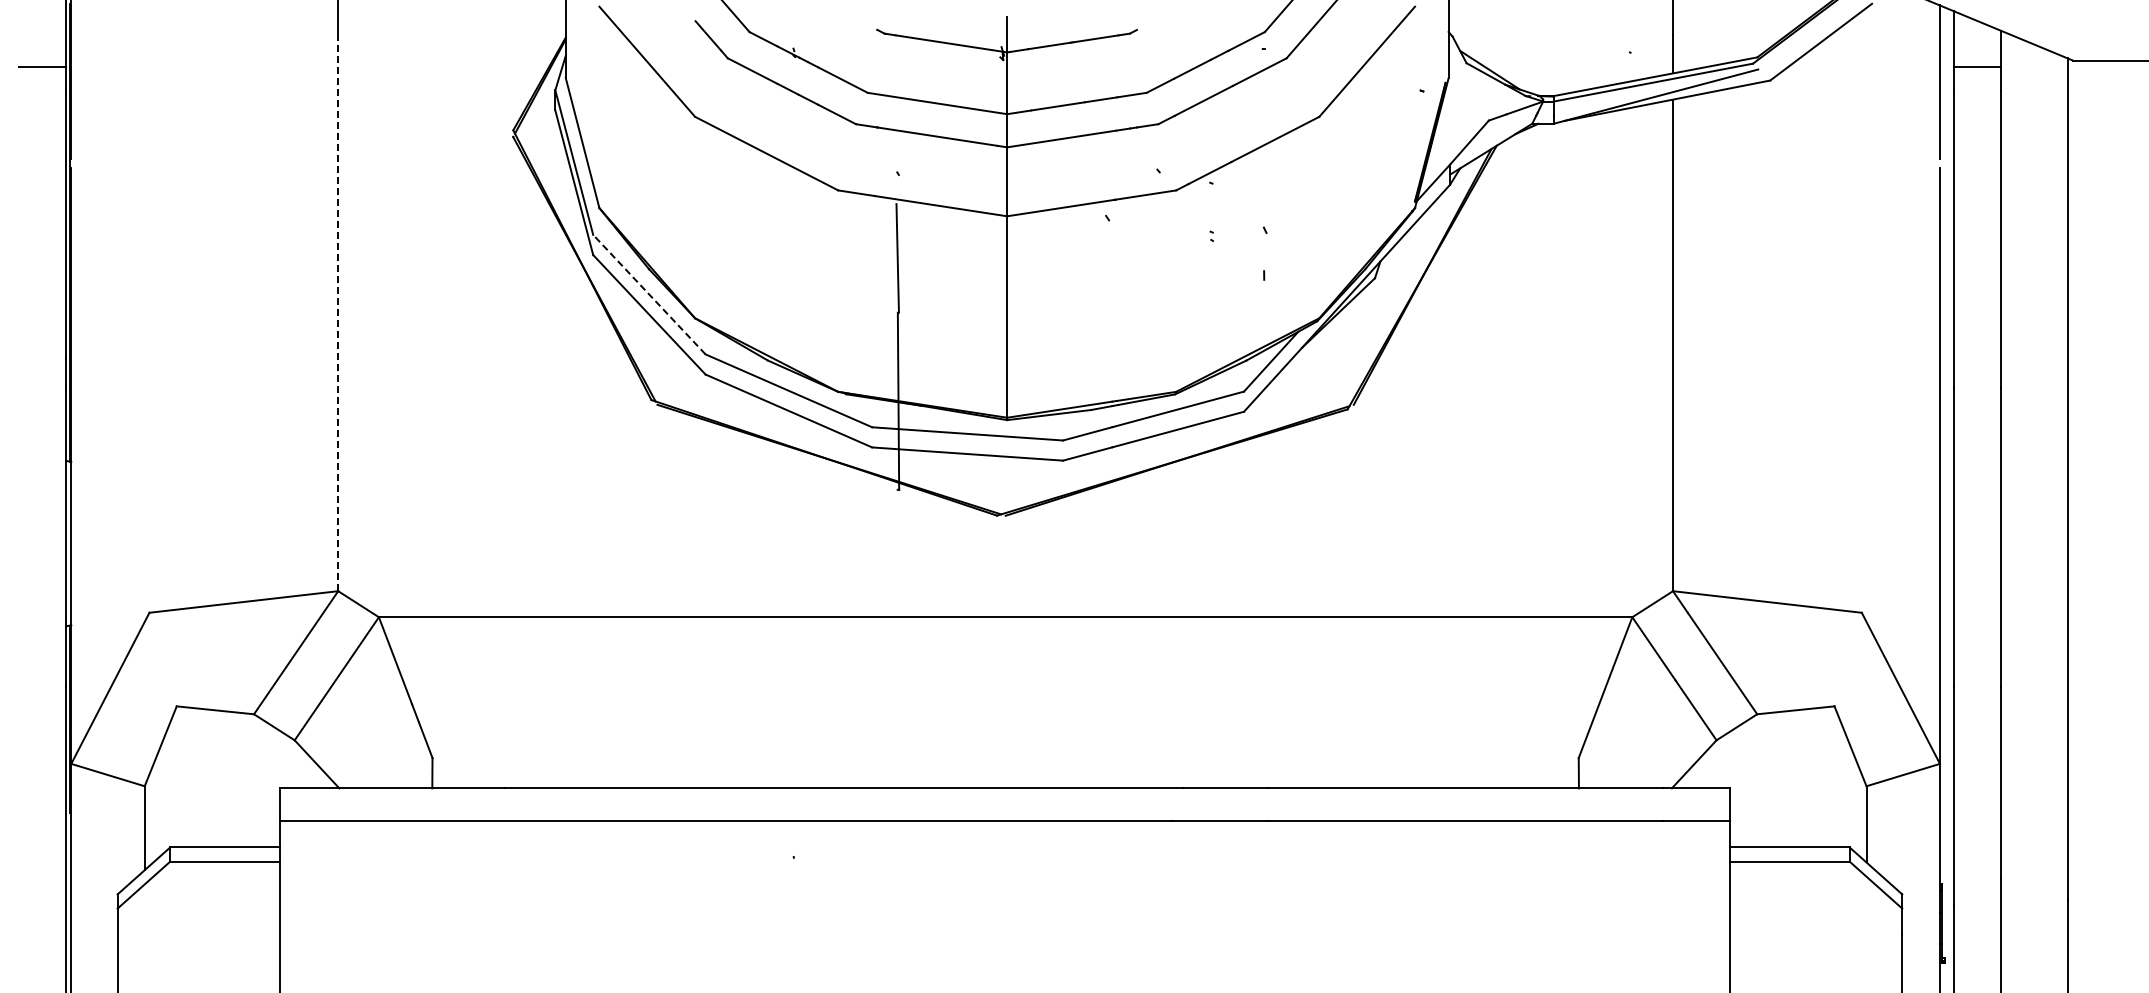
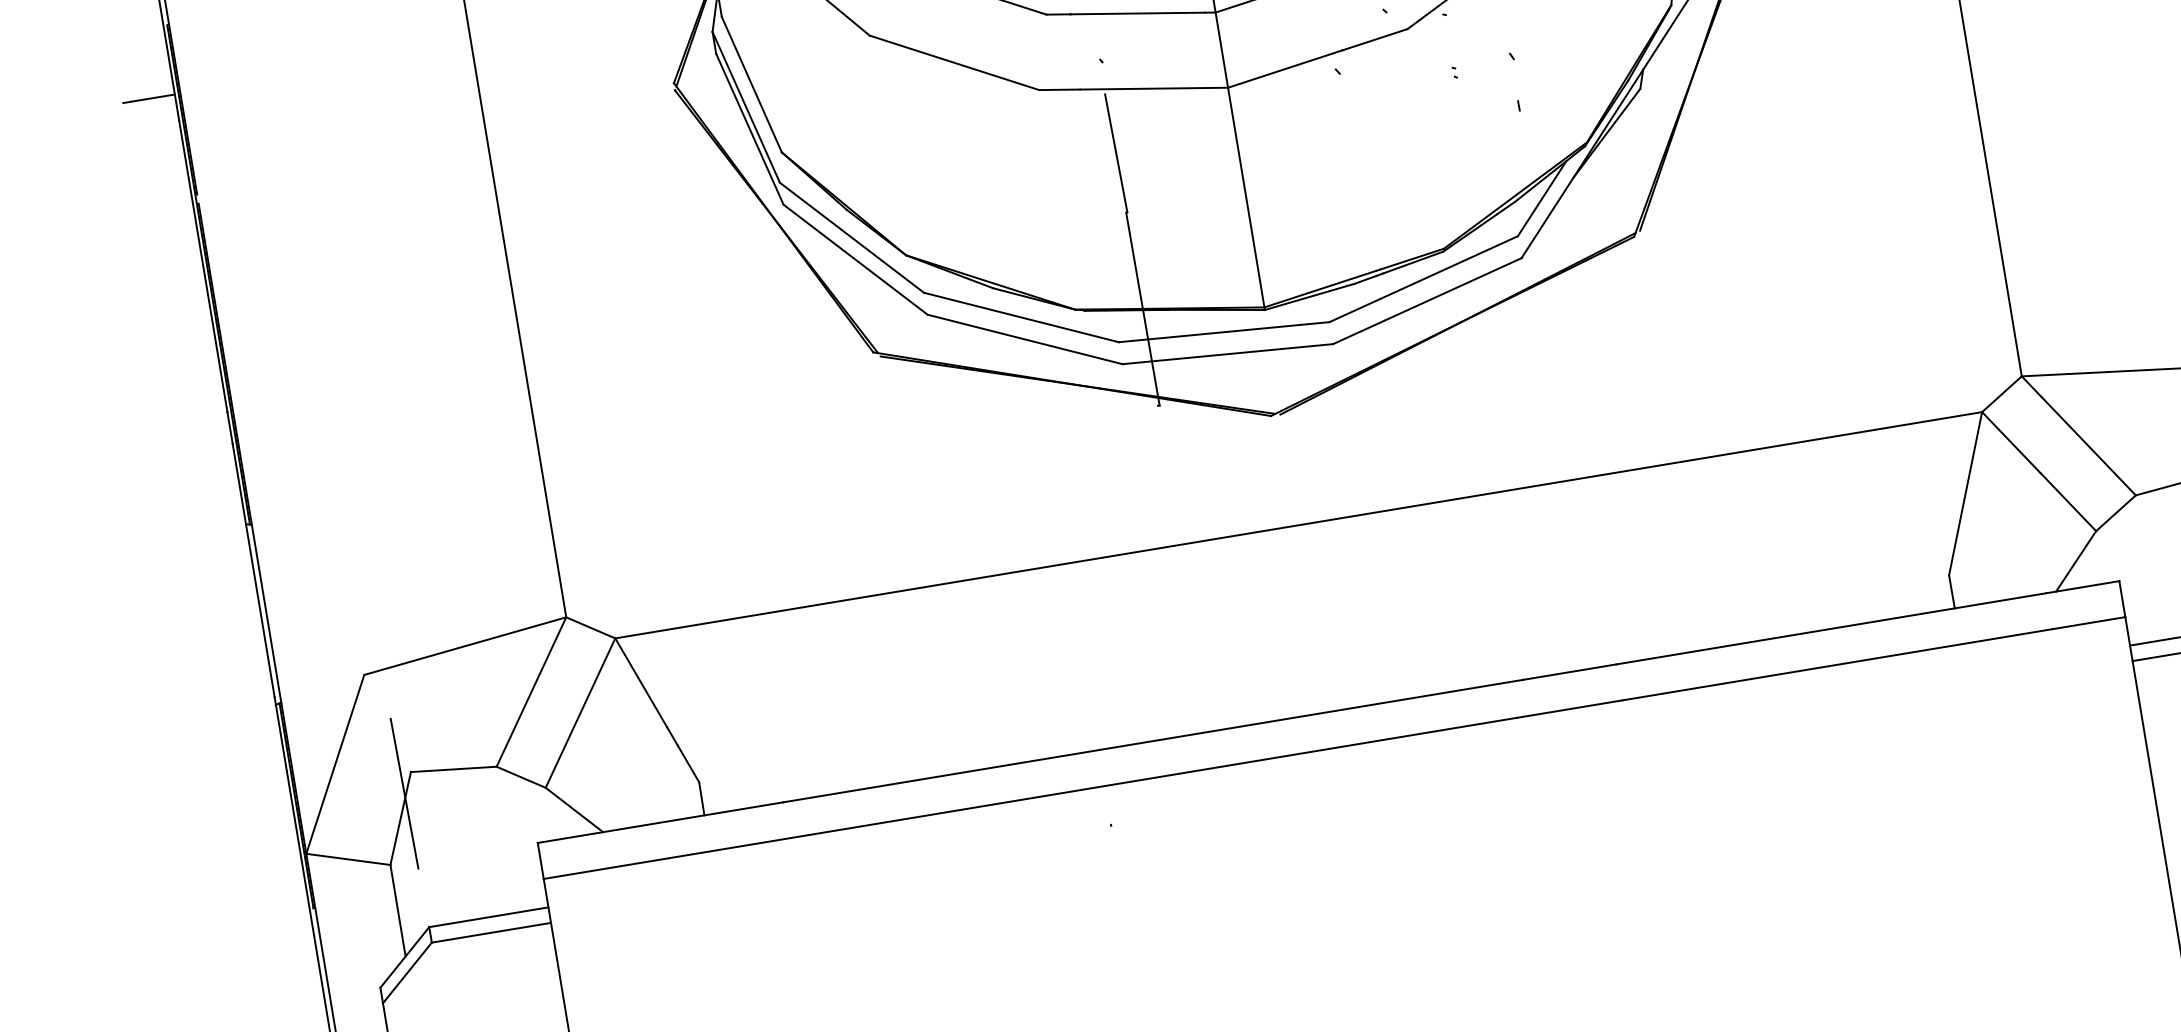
line: (649, 294) -> (852, 237), dashed -> solid
line: (338, 313) -> (516, 314), dashed -> solid
line: (167, 724) -> (404, 793), added

